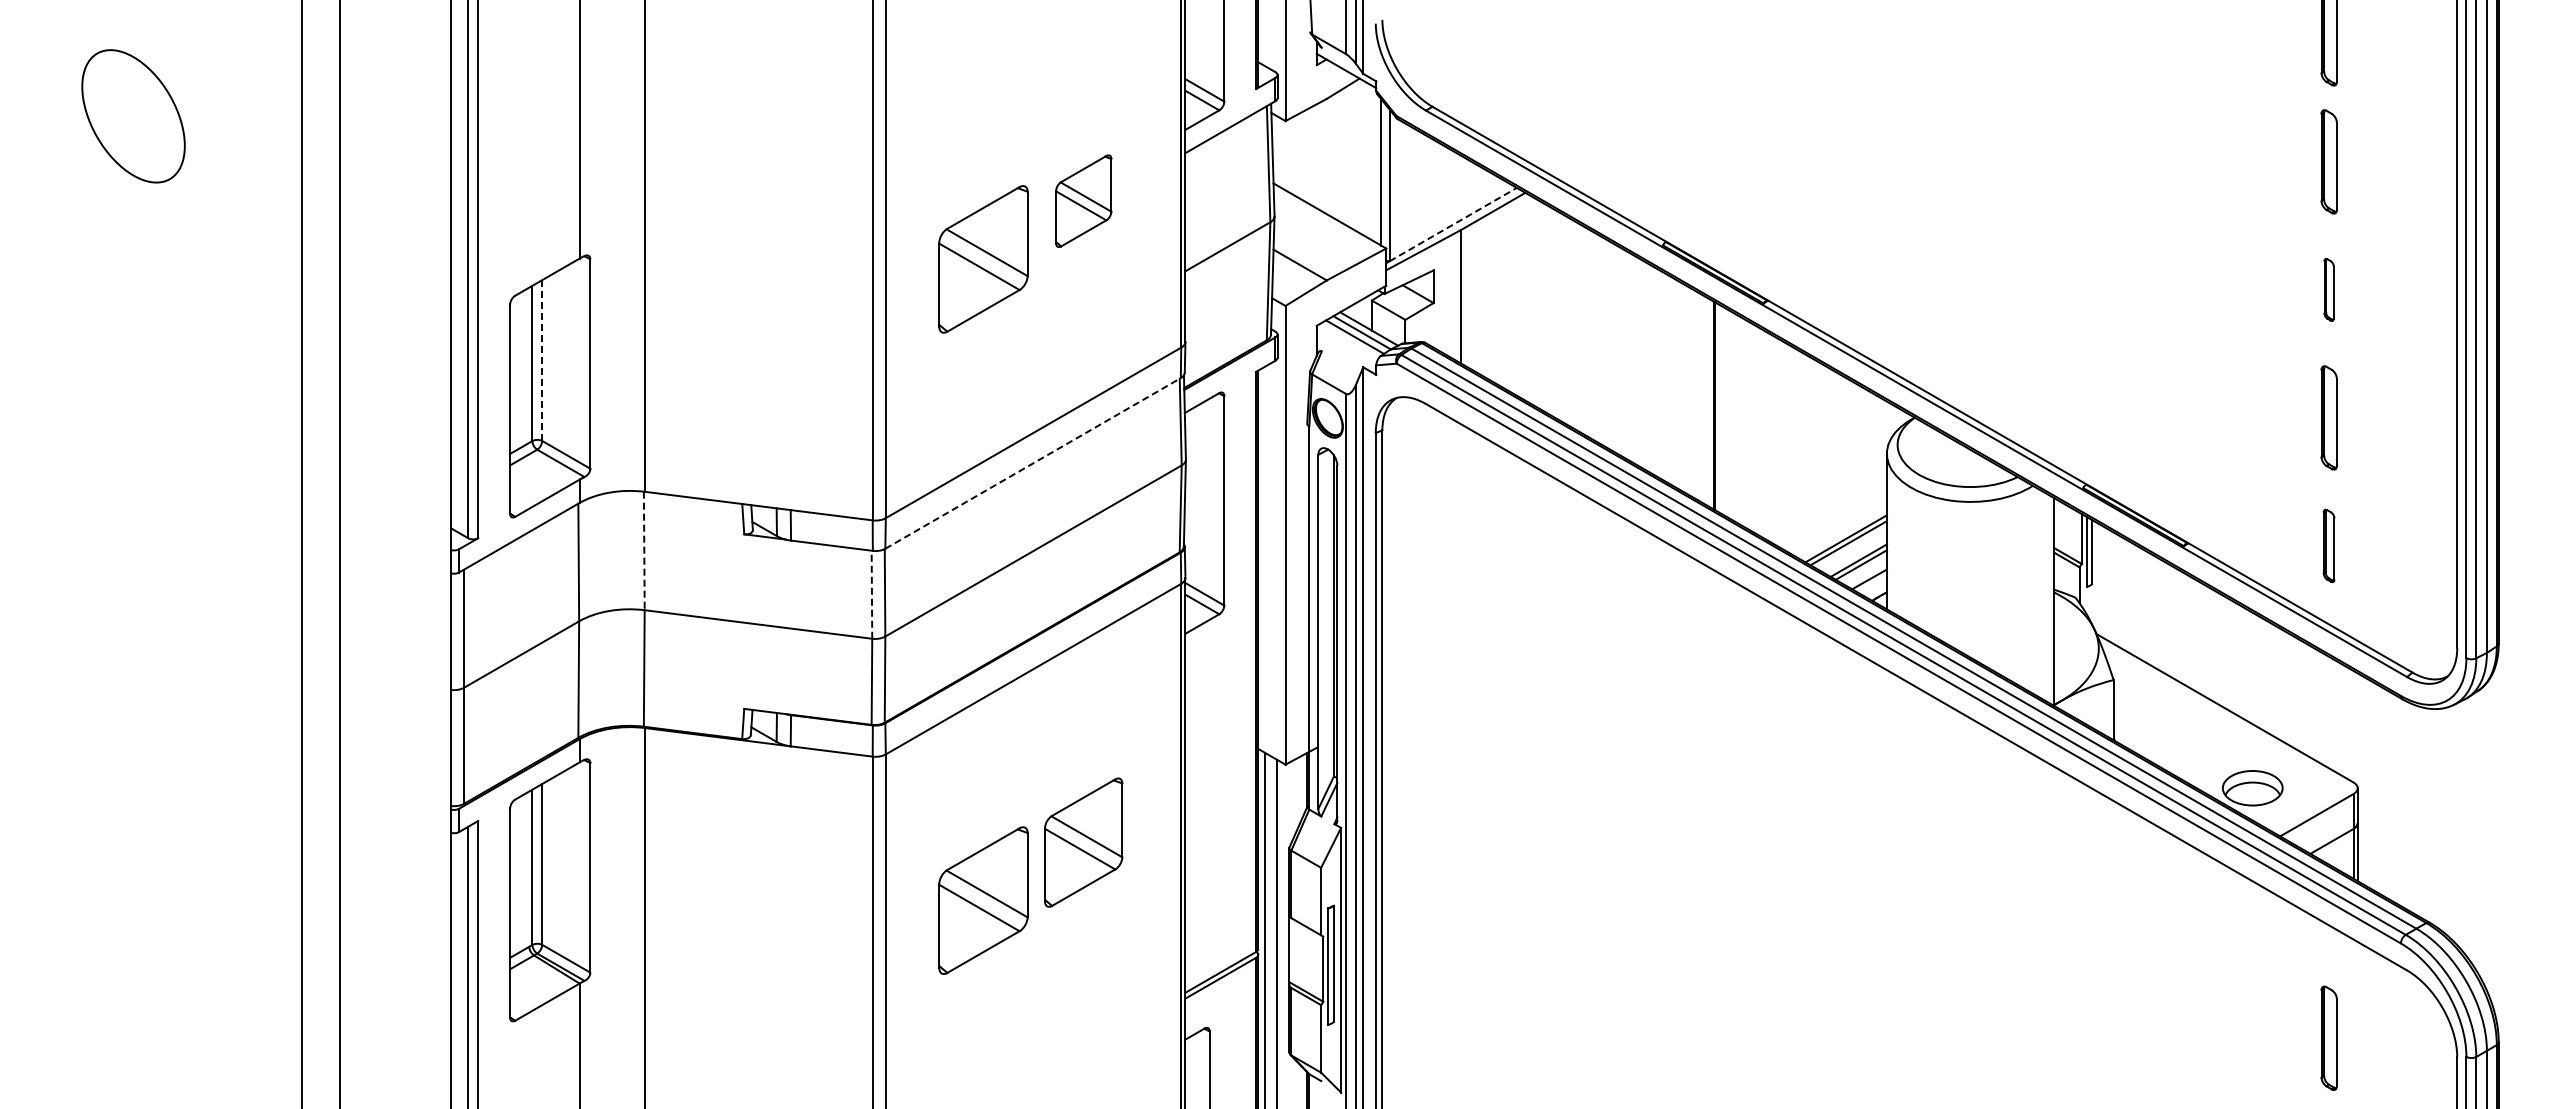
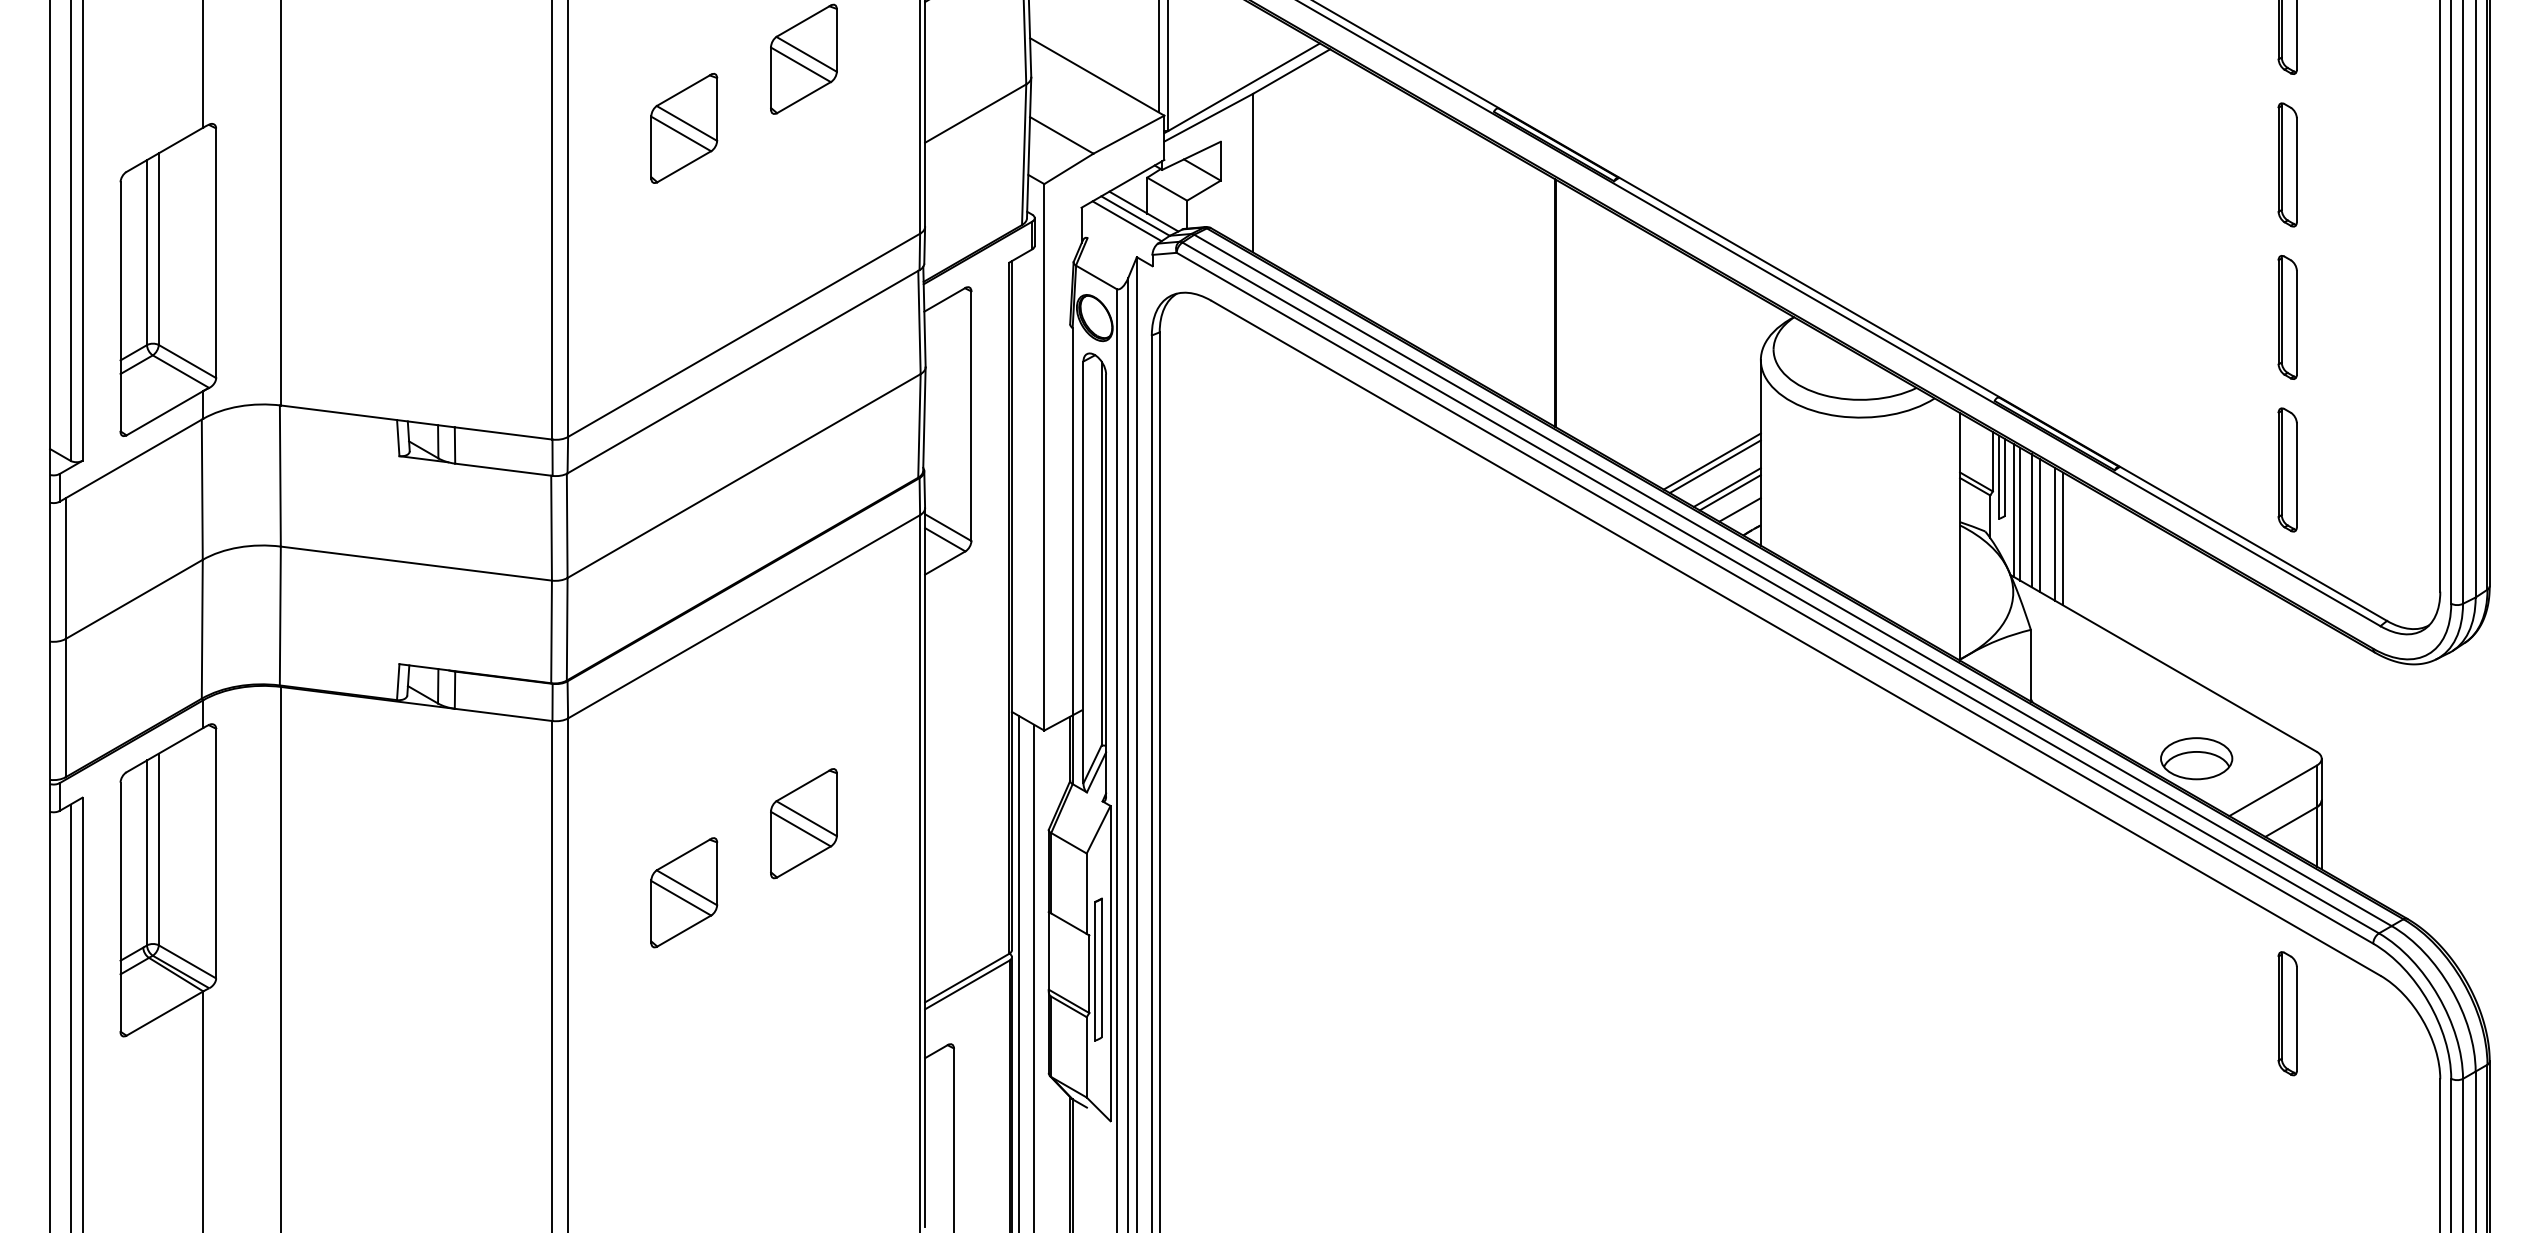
line: (1453, 224) -> (1244, 87), dashed -> solid
part: (982, 258) -> (683, 127), size x0.62
part: (2328, 289) -> (2286, 164), size x1.67
line: (542, 360) -> (159, 249), dashed -> solid
line: (1033, 463) -> (744, 371), dashed -> solid
part: (2328, 545) -> (2286, 469), size x1.43
line: (644, 551) -> (280, 476), dashed -> solid
line: (2099, 579) -> (2014, 510), added
line: (2104, 582) -> (2020, 513), added
line: (2114, 588) -> (2031, 520), added
line: (2121, 592) -> (2040, 525), added
line: (871, 594) -> (551, 527), dashed -> solid
line: (2134, 599) -> (2055, 533), added
line: (2140, 603) -> (2062, 538), added
part: (1083, 842) -> (803, 823), size x0.71
part: (982, 900) -> (683, 892), size x0.62
part: (2328, 1037) -> (2286, 1012), moved

